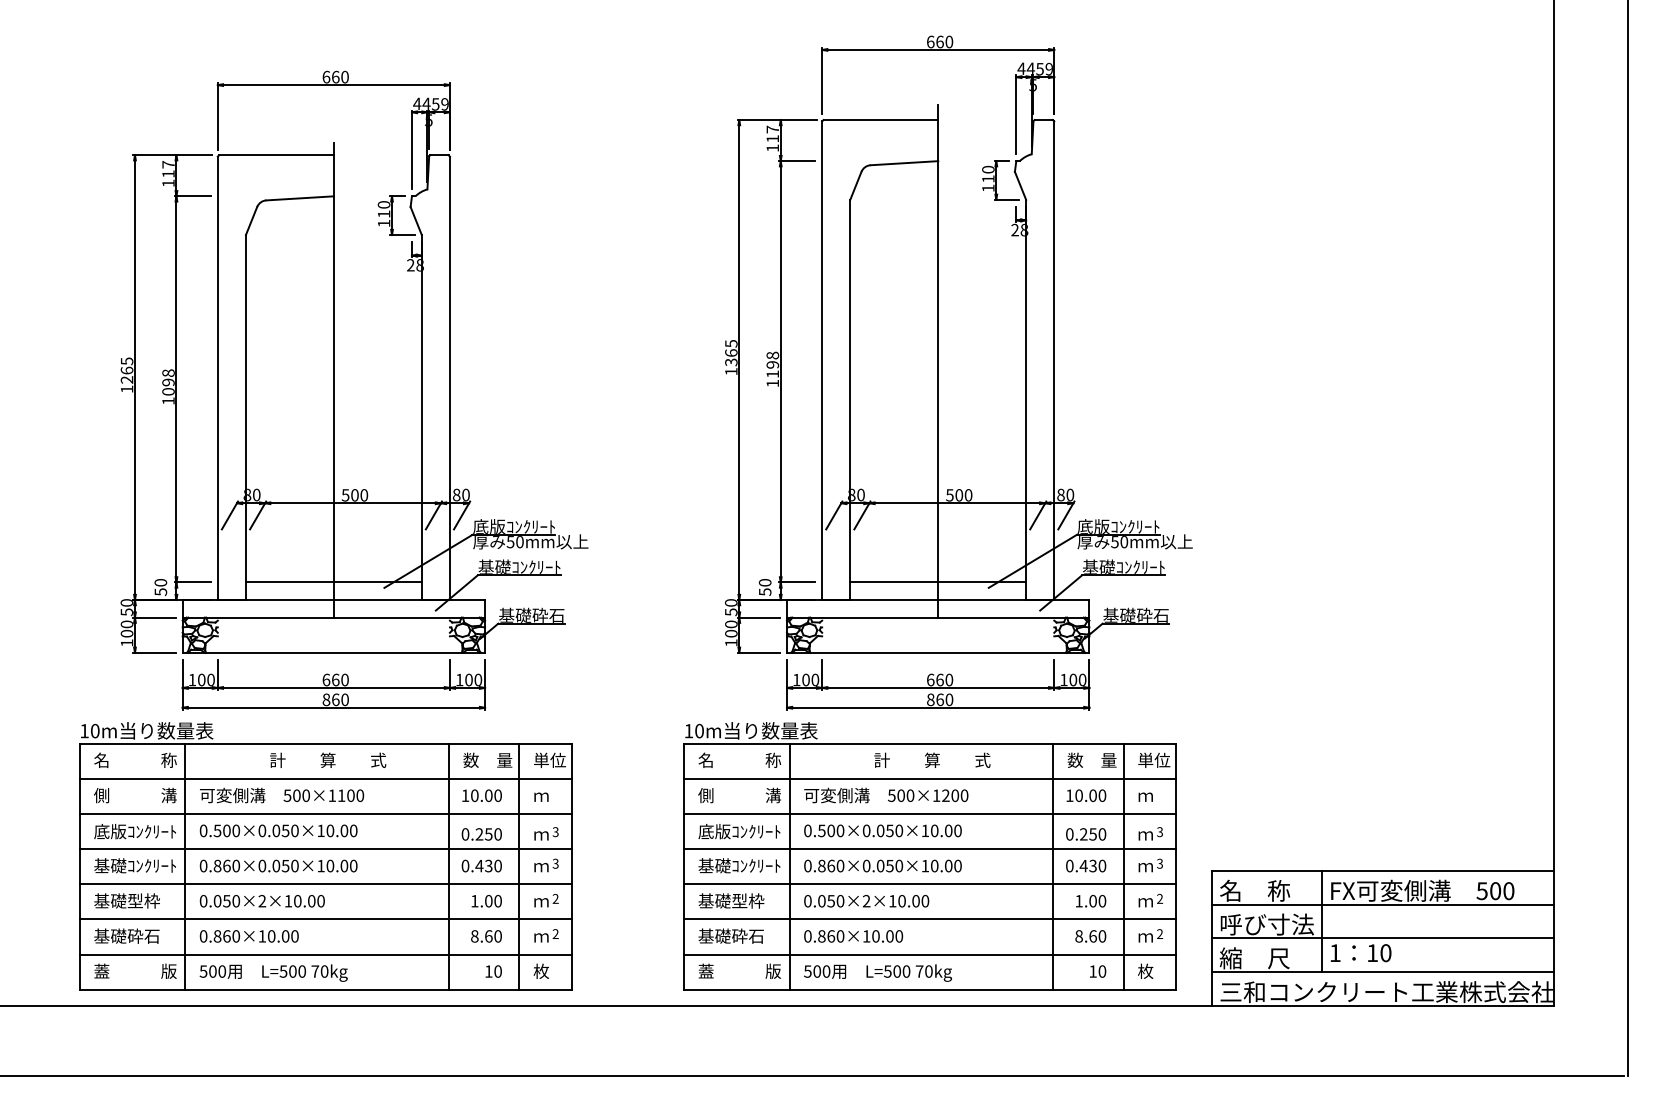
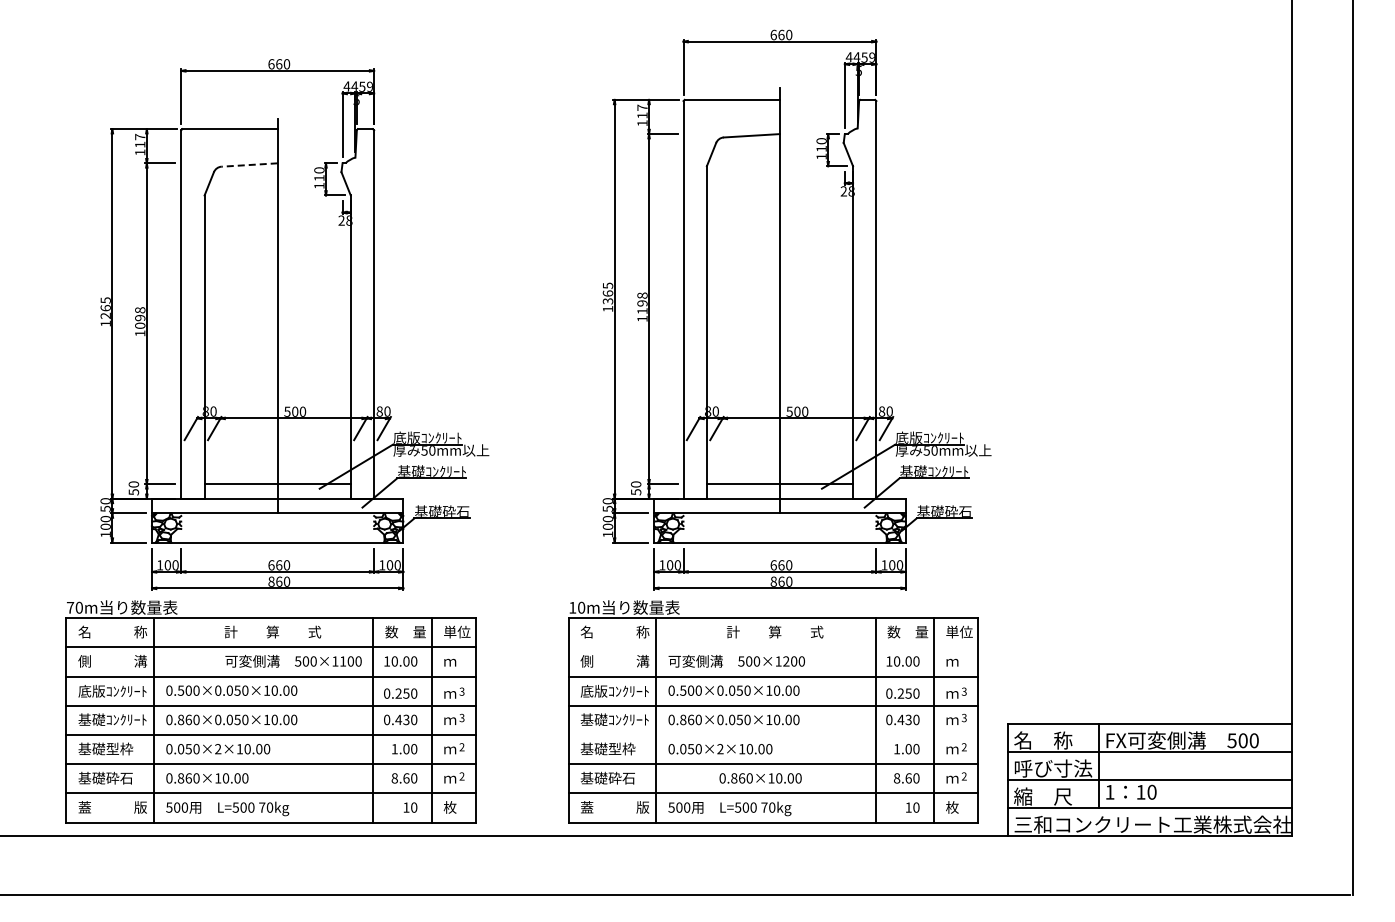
line: (299, 198) -> (249, 165), solid -> dashed
text: (84, 730) -> (70, 607), 10m -> 70m
line: (929, 778) -> (772, 647), removed
text: (281, 795) -> (293, 661), moved
line: (929, 884) -> (772, 735), removed
text: (853, 936) -> (760, 778), moved

